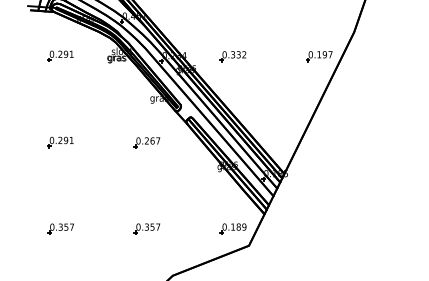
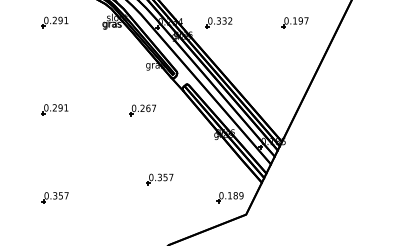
part: (232, 56) -> (218, 22), moved
part: (319, 56) -> (295, 22), moved
part: (146, 228) -> (159, 178), moved

